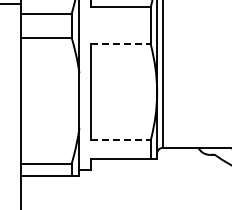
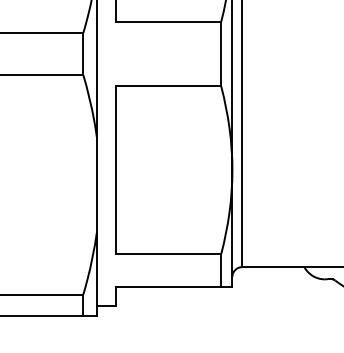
line: (121, 44) -> (170, 86), dashed -> solid
line: (121, 140) -> (170, 254), dashed -> solid

